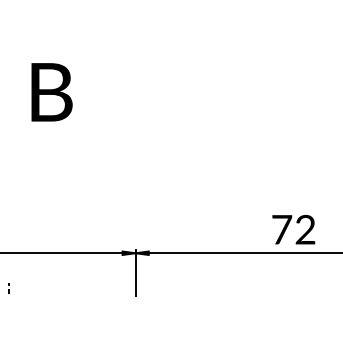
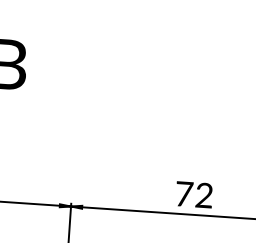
text: (293, 229) -> (194, 194), moved

